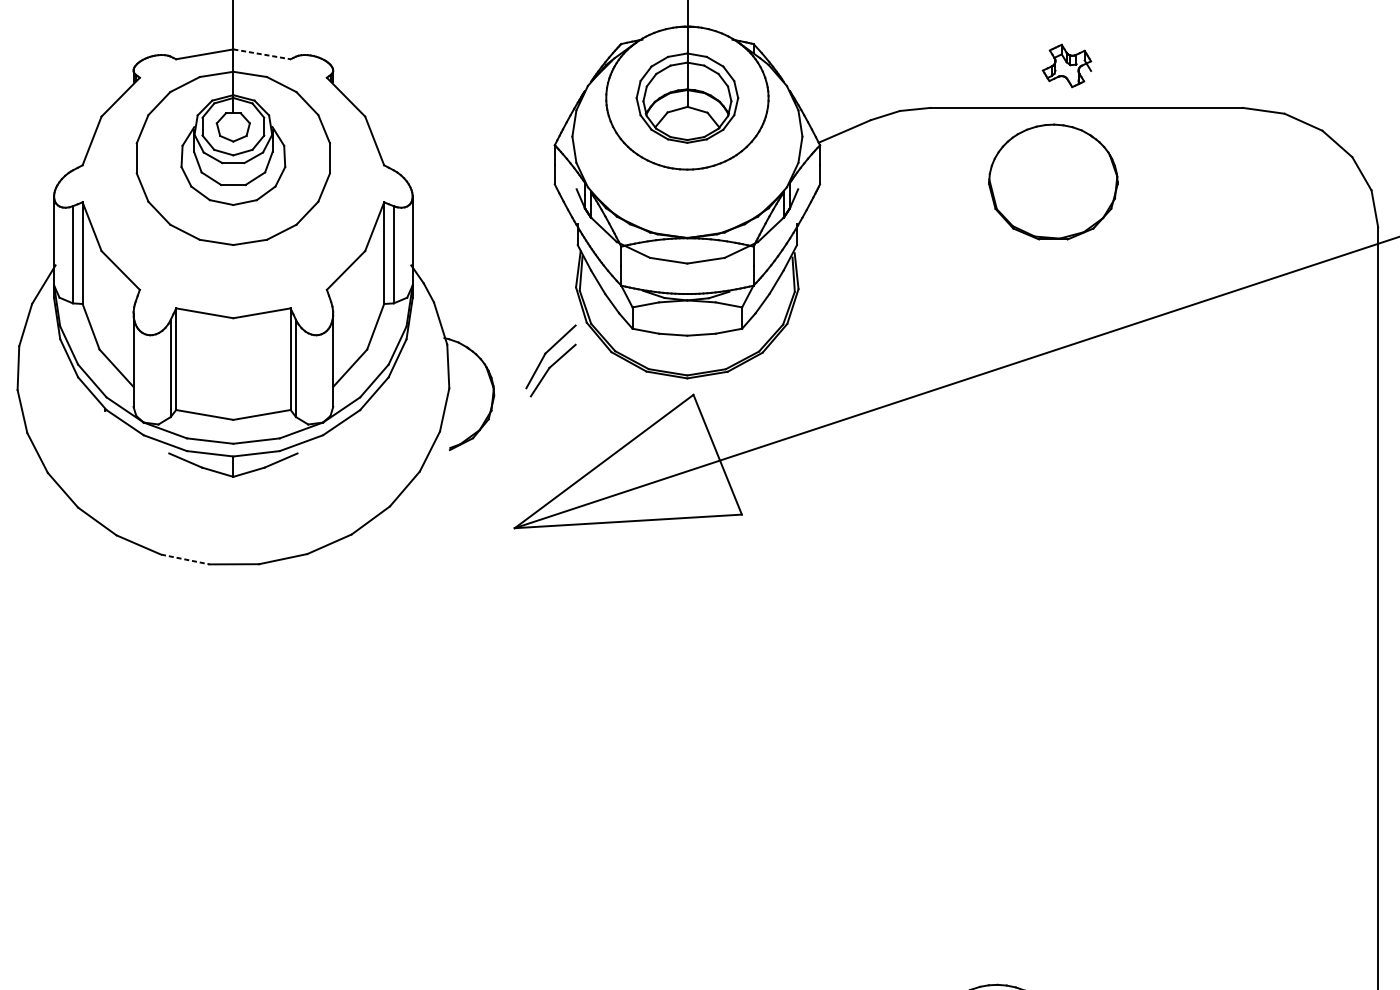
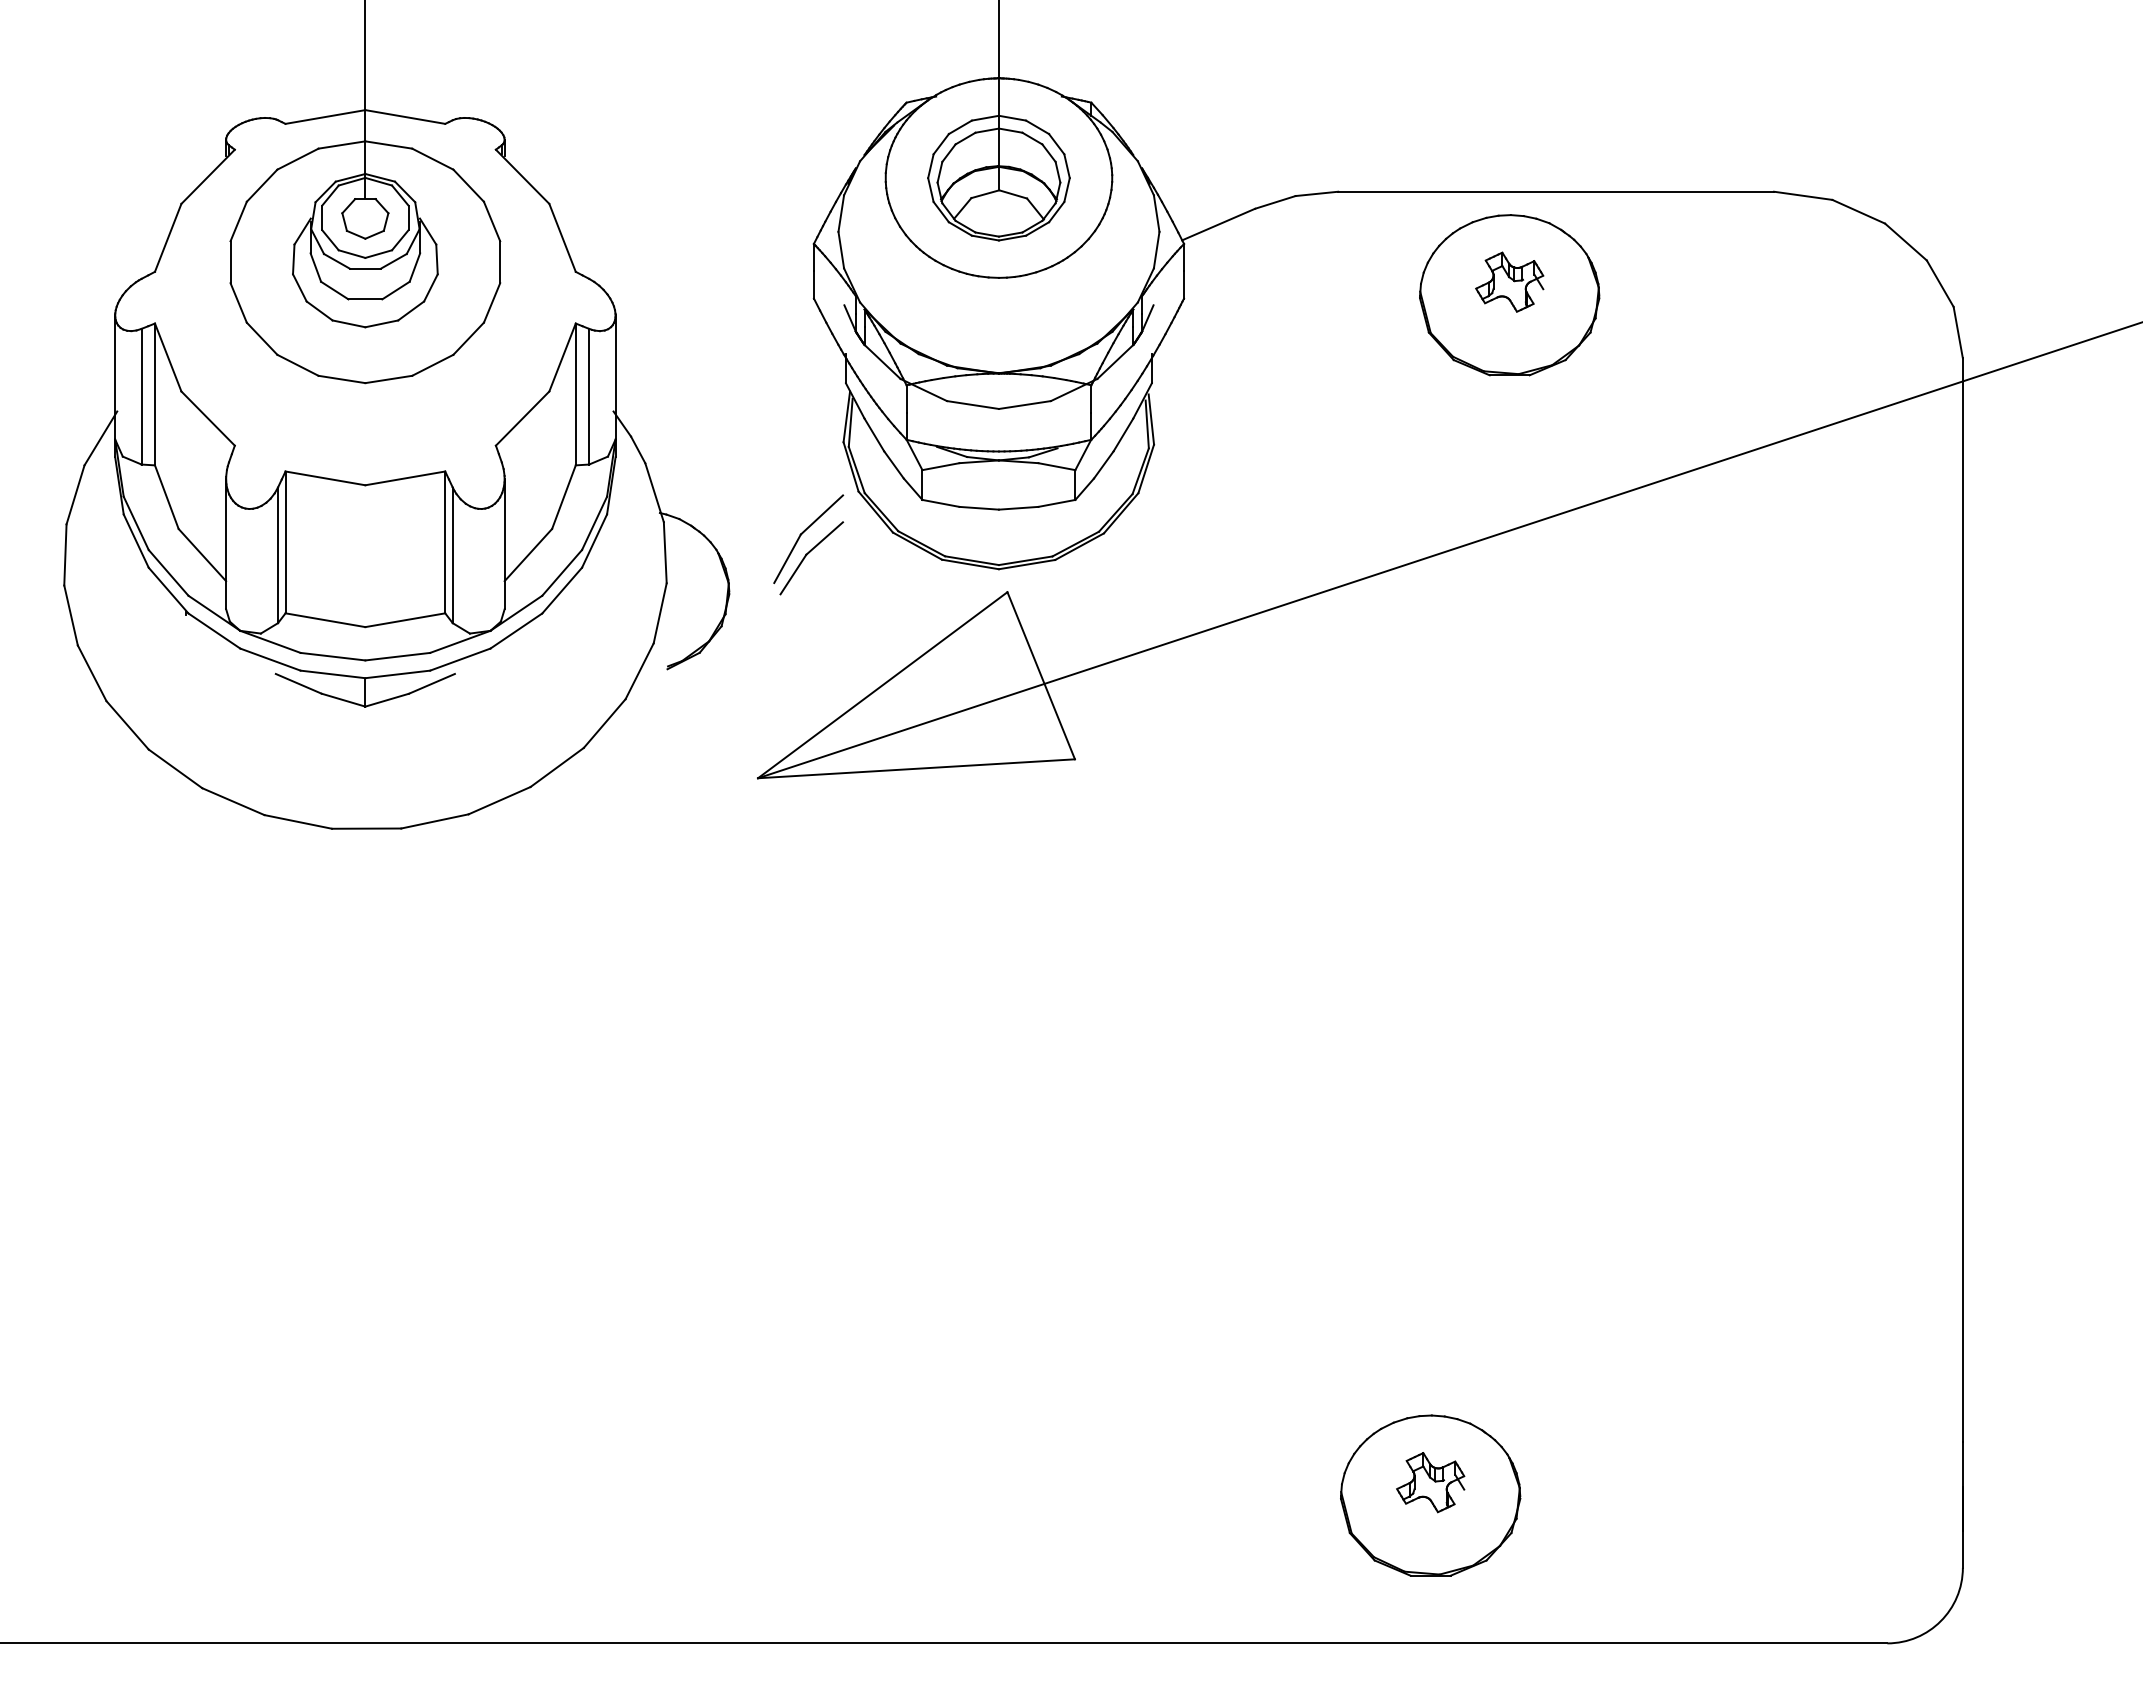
line: (262, 54) -> (405, 117), dashed -> solid
part: (1066, 65) -> (1509, 281), moved
line: (185, 559) -> (298, 822), dashed -> solid

